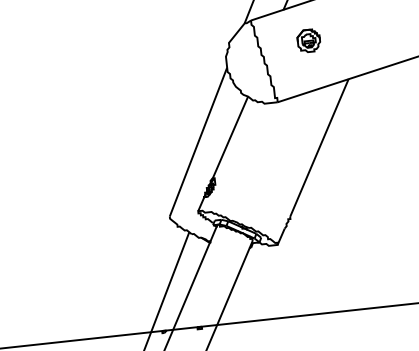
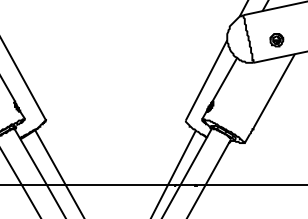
part: (308, 41) -> (276, 40), moved

